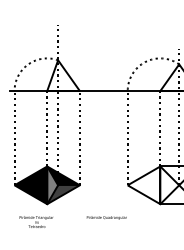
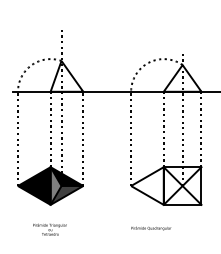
text: (107, 217) -> (151, 228), moved
text: (36, 221) -> (49, 229), moved

